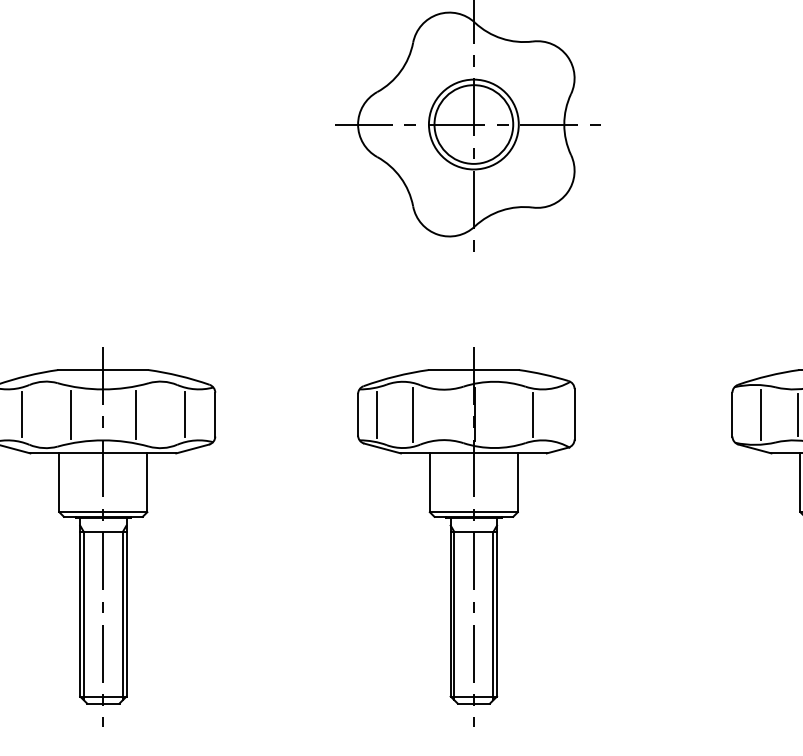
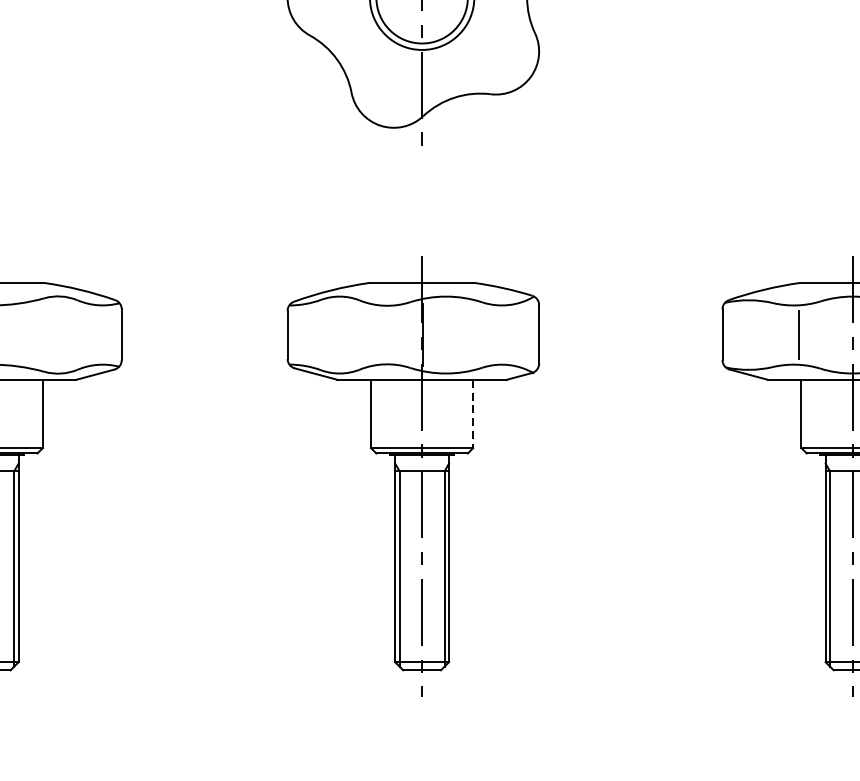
line: (135, 414) -> (29, 334), removed
line: (185, 414) -> (87, 334), removed
line: (377, 414) -> (310, 334), removed
line: (413, 414) -> (351, 334), removed
line: (532, 414) -> (490, 334), removed
line: (761, 414) -> (756, 334), removed
line: (517, 483) -> (472, 414), solid -> dashed

